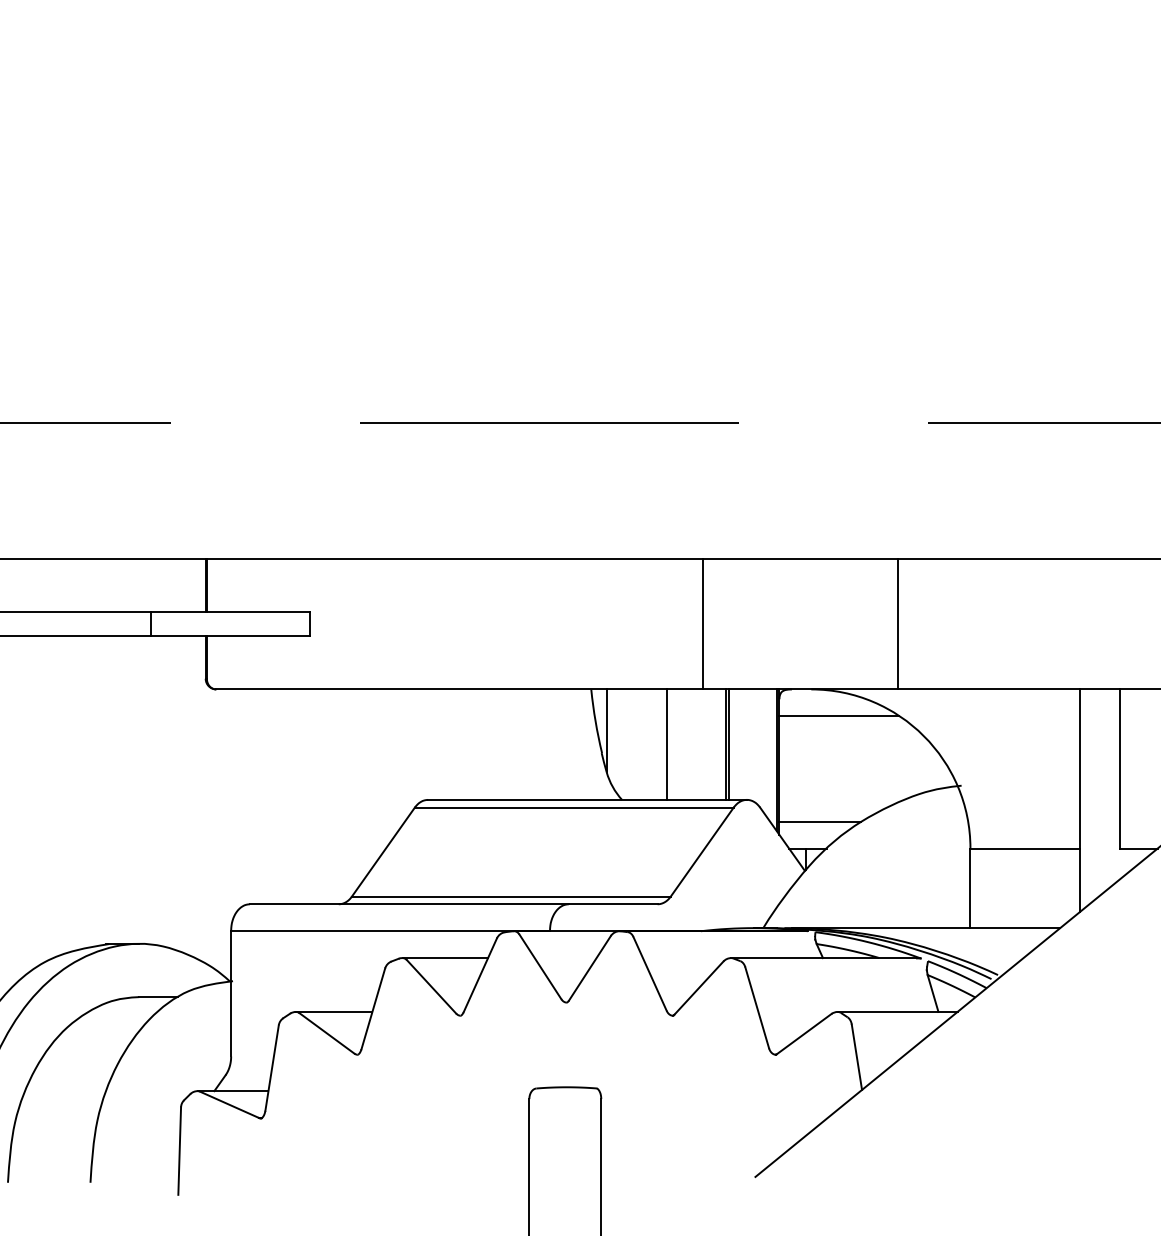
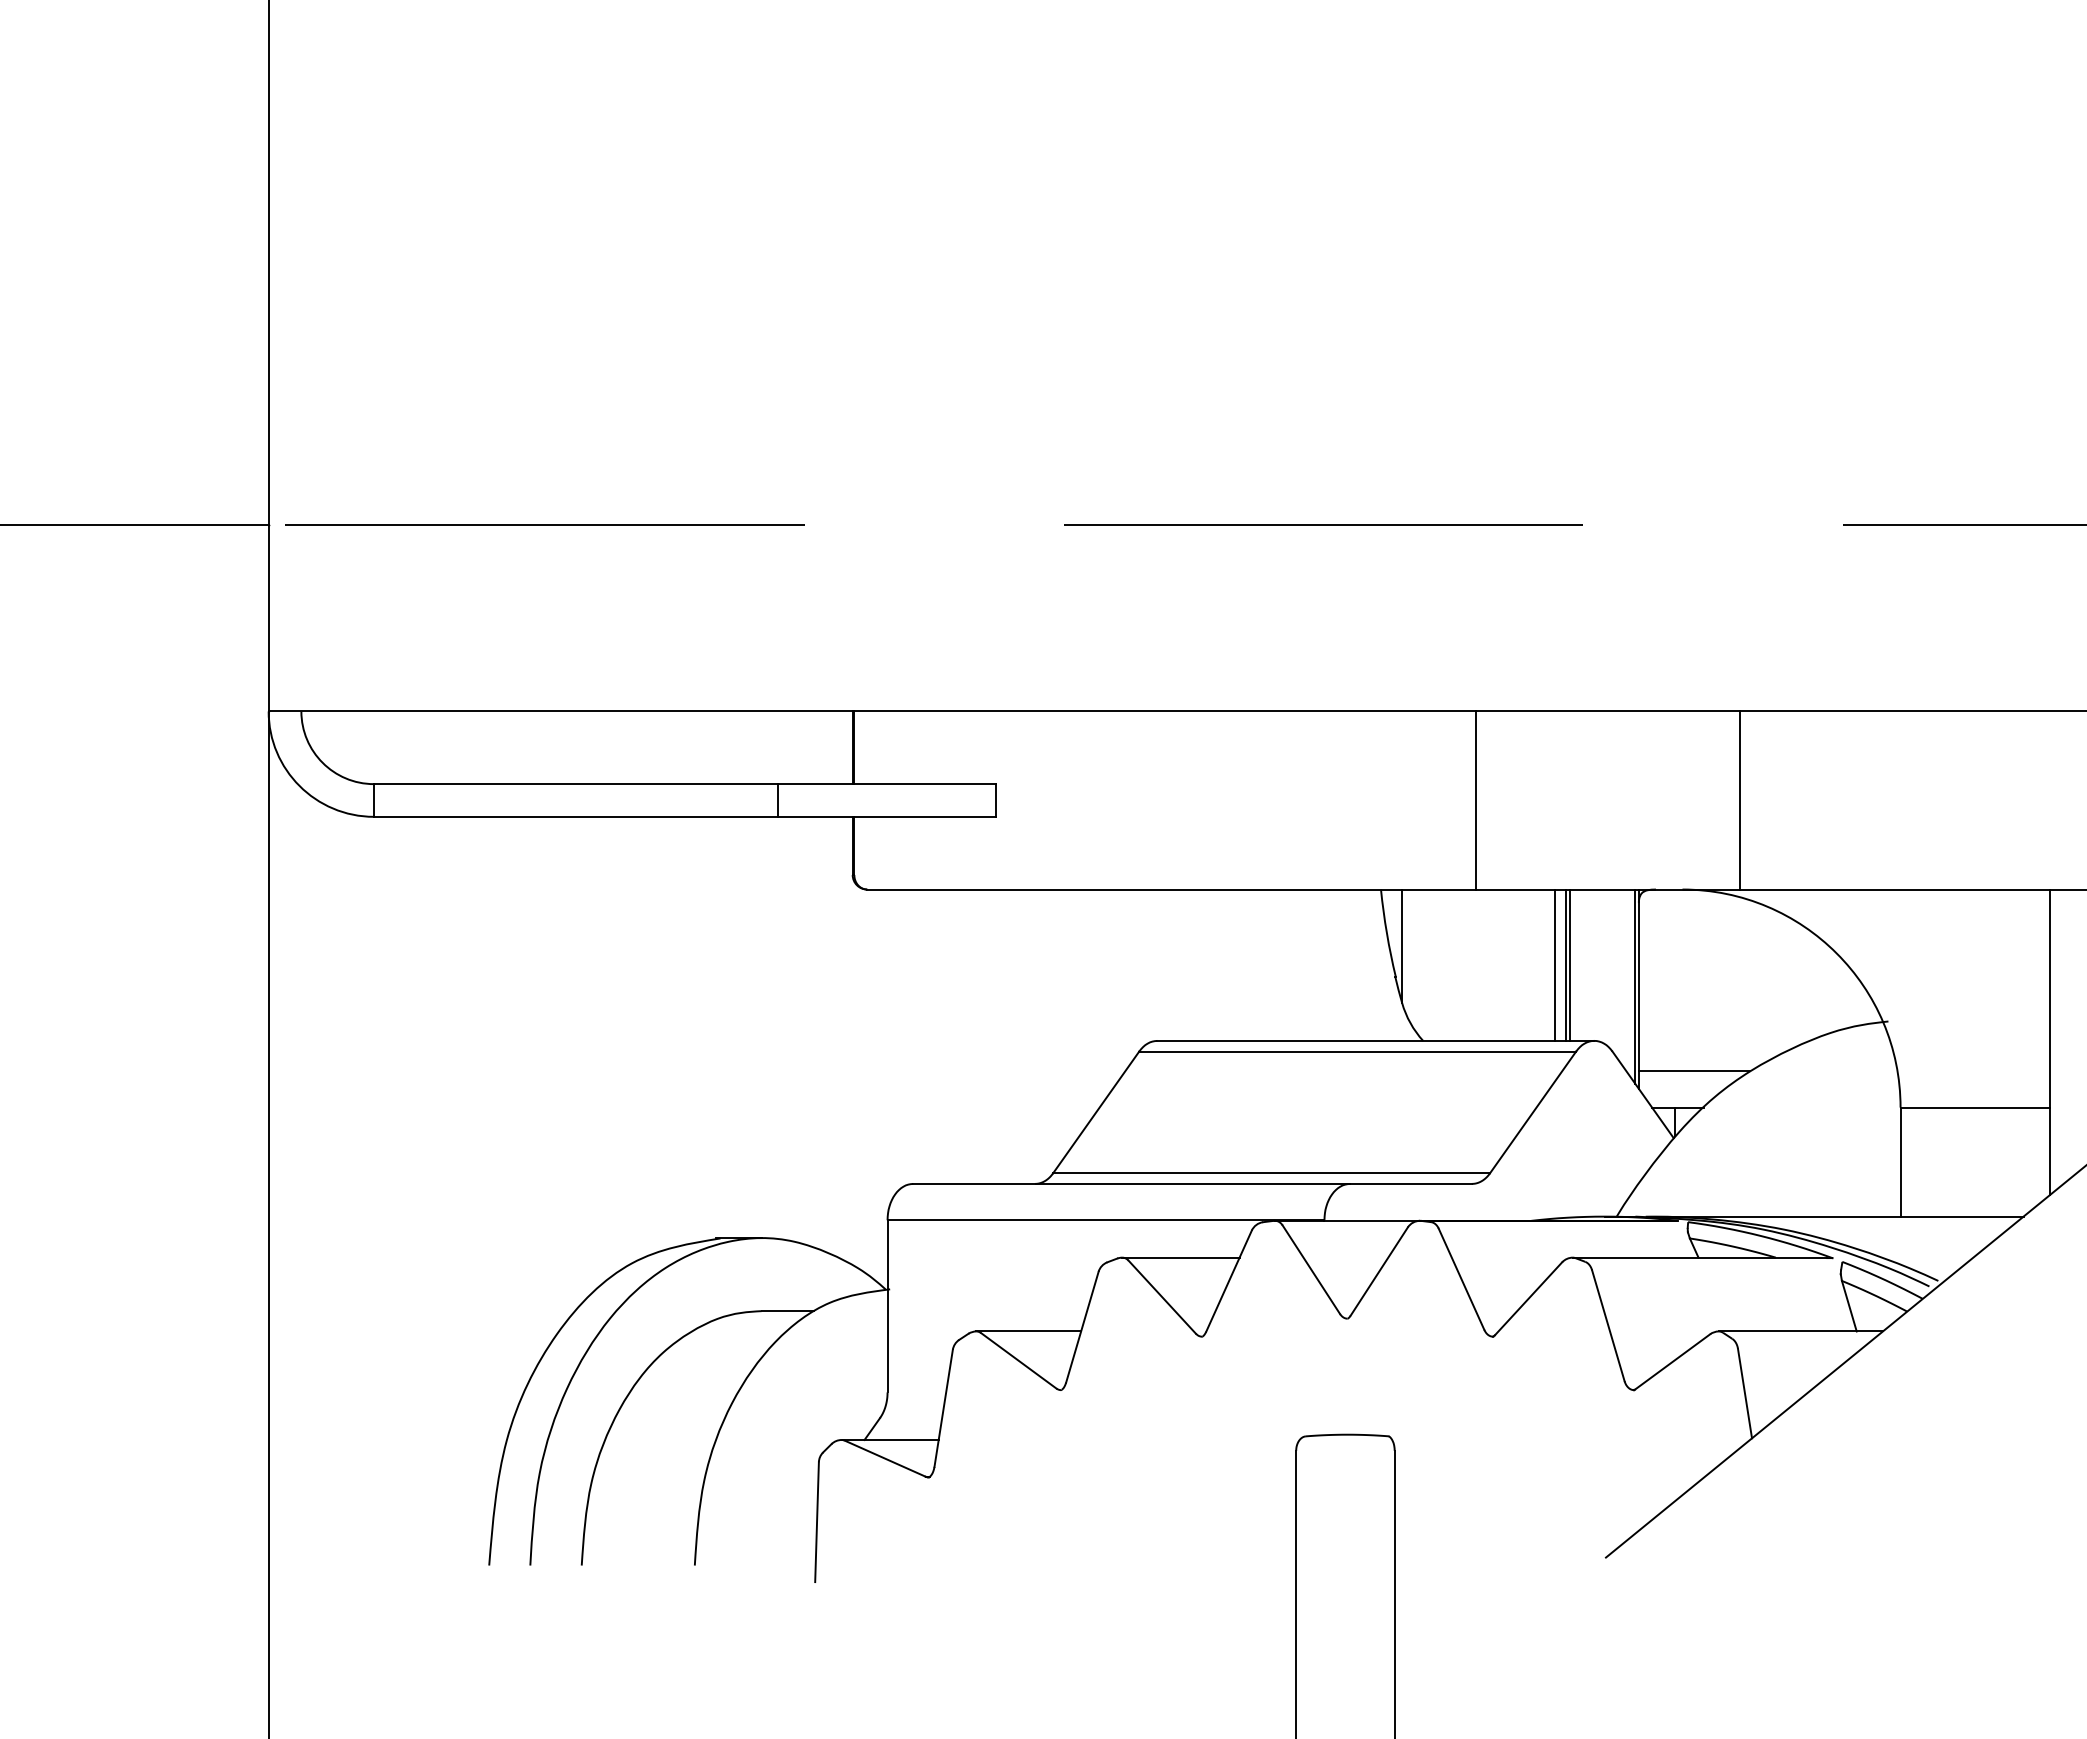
line: (703, 624) -> (1476, 800), moved
line: (898, 624) -> (1739, 800), moved
line: (839, 715) -> (1720, 925), removed
line: (666, 744) -> (1554, 964), moved

